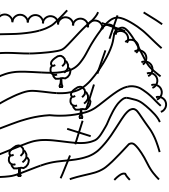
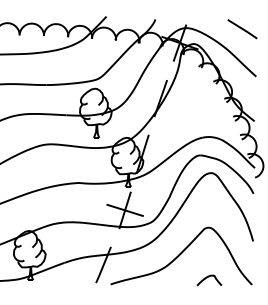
curve: (121, 175) -> (208, 278), moved

